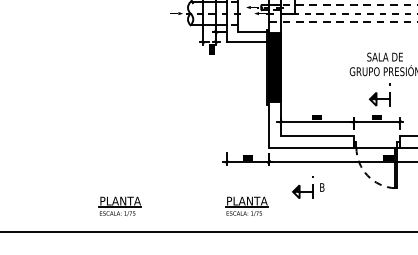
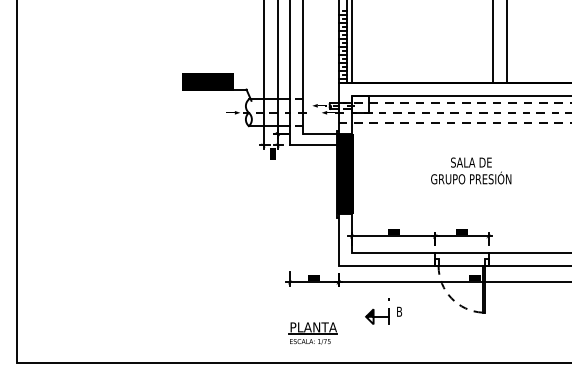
part: (379, 94) -> (465, 205), removed
line: (376, 135) -> (461, 252), added
part: (119, 206) -> (167, 333), removed

